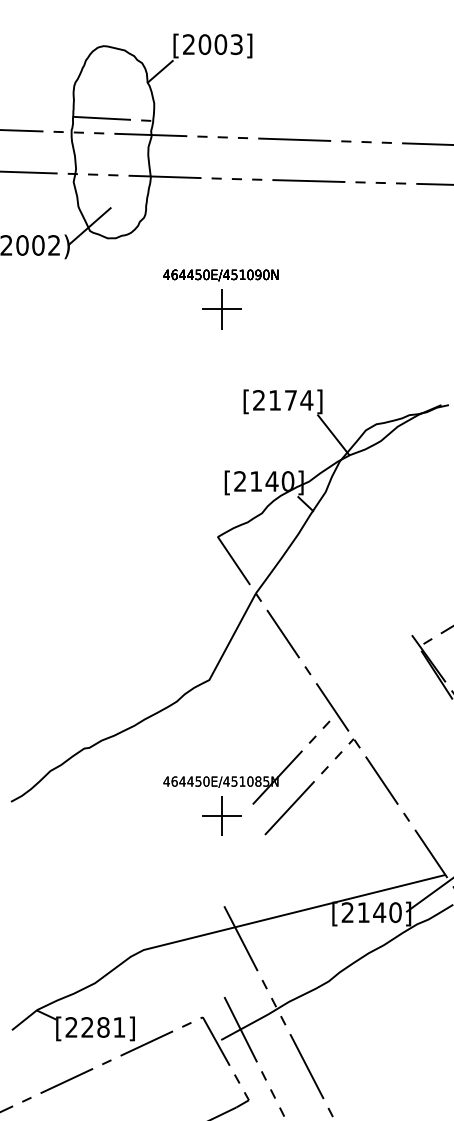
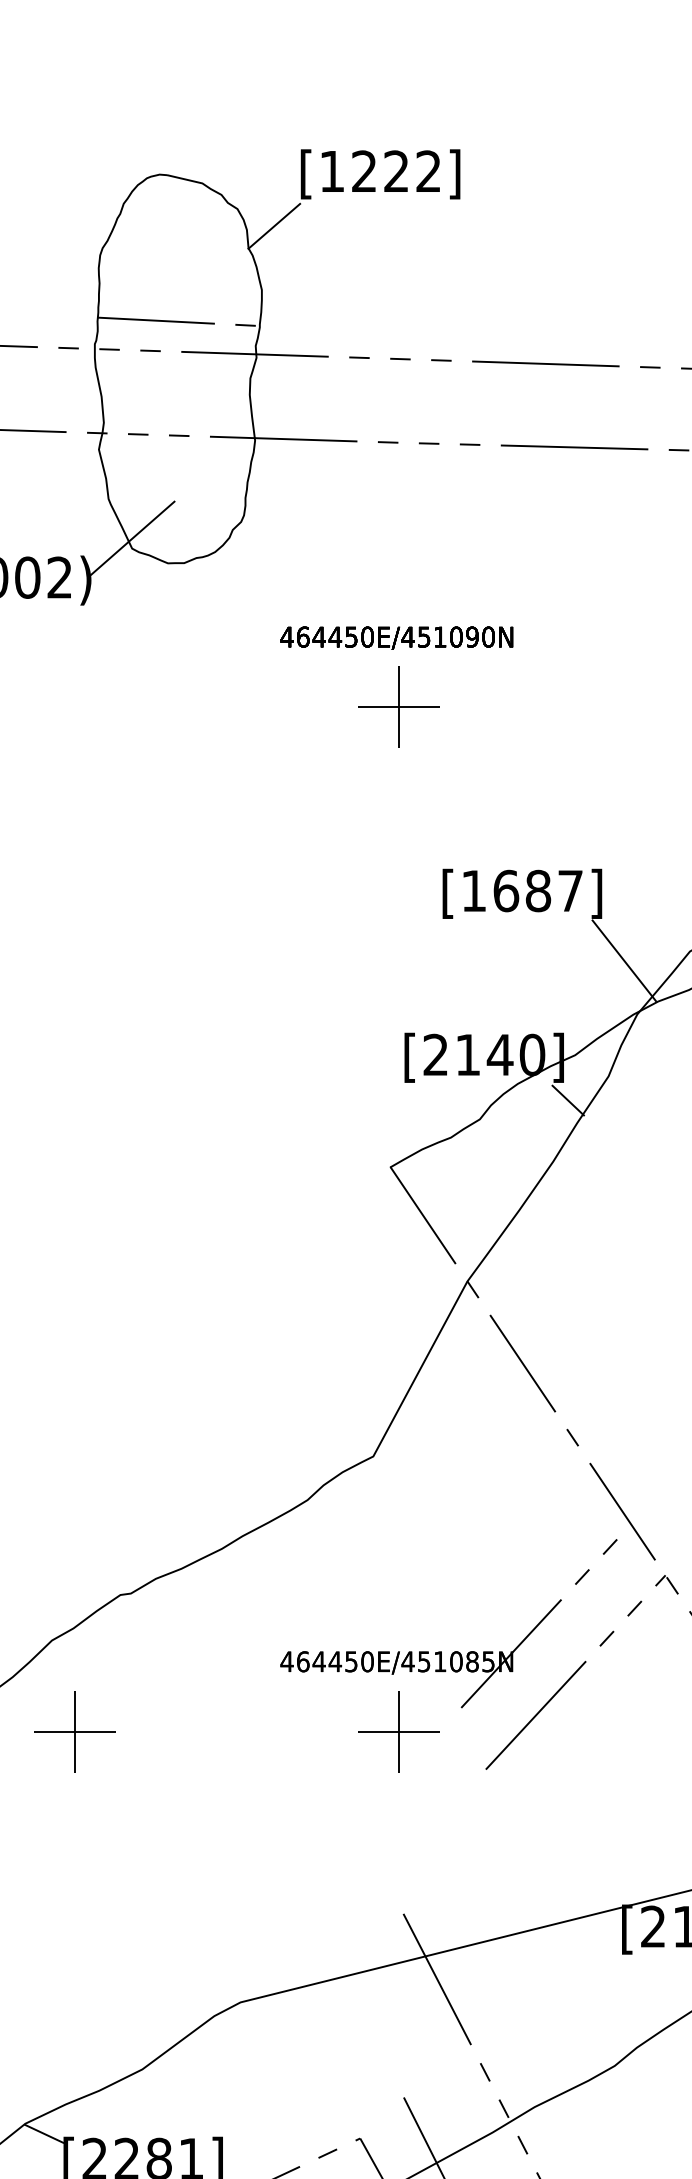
text: (212, 44) -> (379, 171), [2003] -> [1222]
text: (283, 400) -> (523, 891), [2174] -> [1687]
part: (61, 815) -> (74, 1730), added

